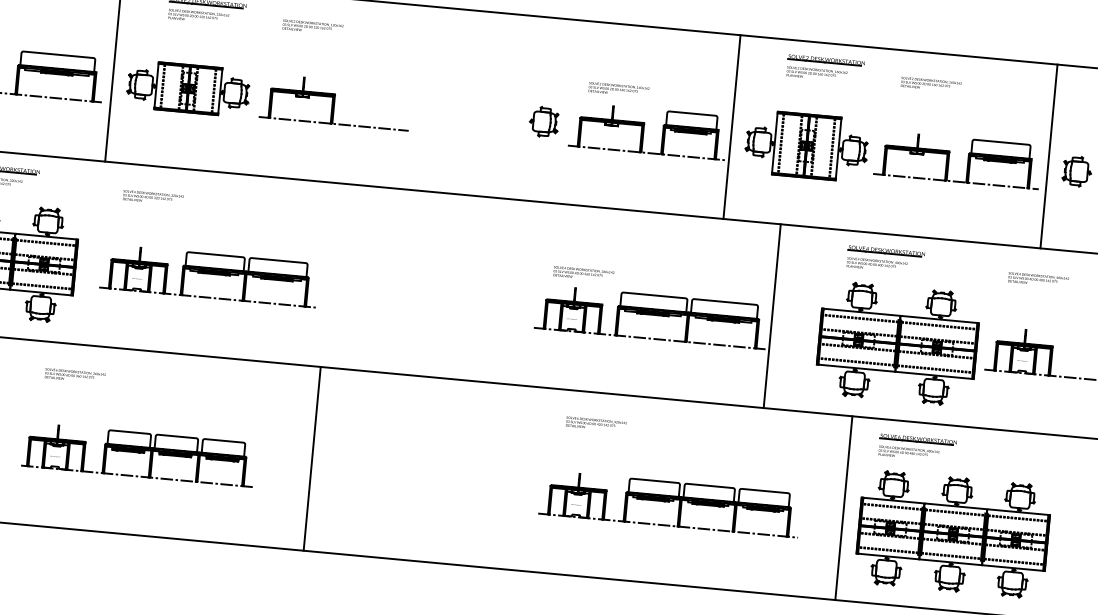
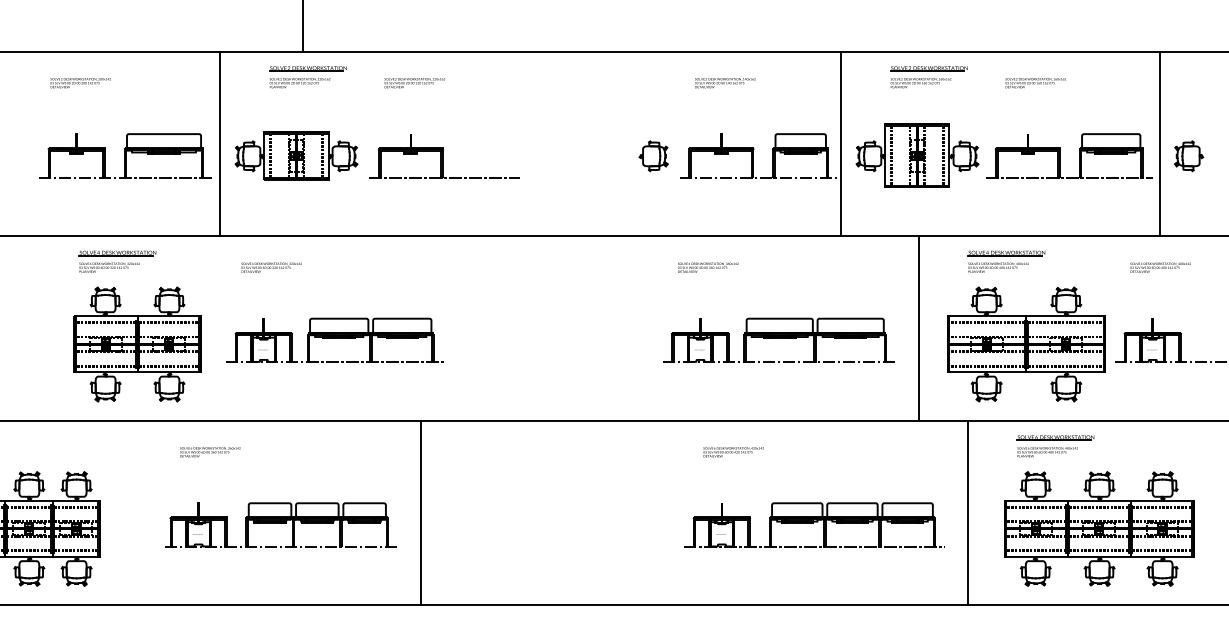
text: (619, 90) -> (725, 83), moved
text: (584, 273) -> (708, 267), moved
line: (771, 316) -> (918, 328), moved
line: (311, 458) -> (420, 512), moved
line: (843, 507) -> (967, 512), moved

